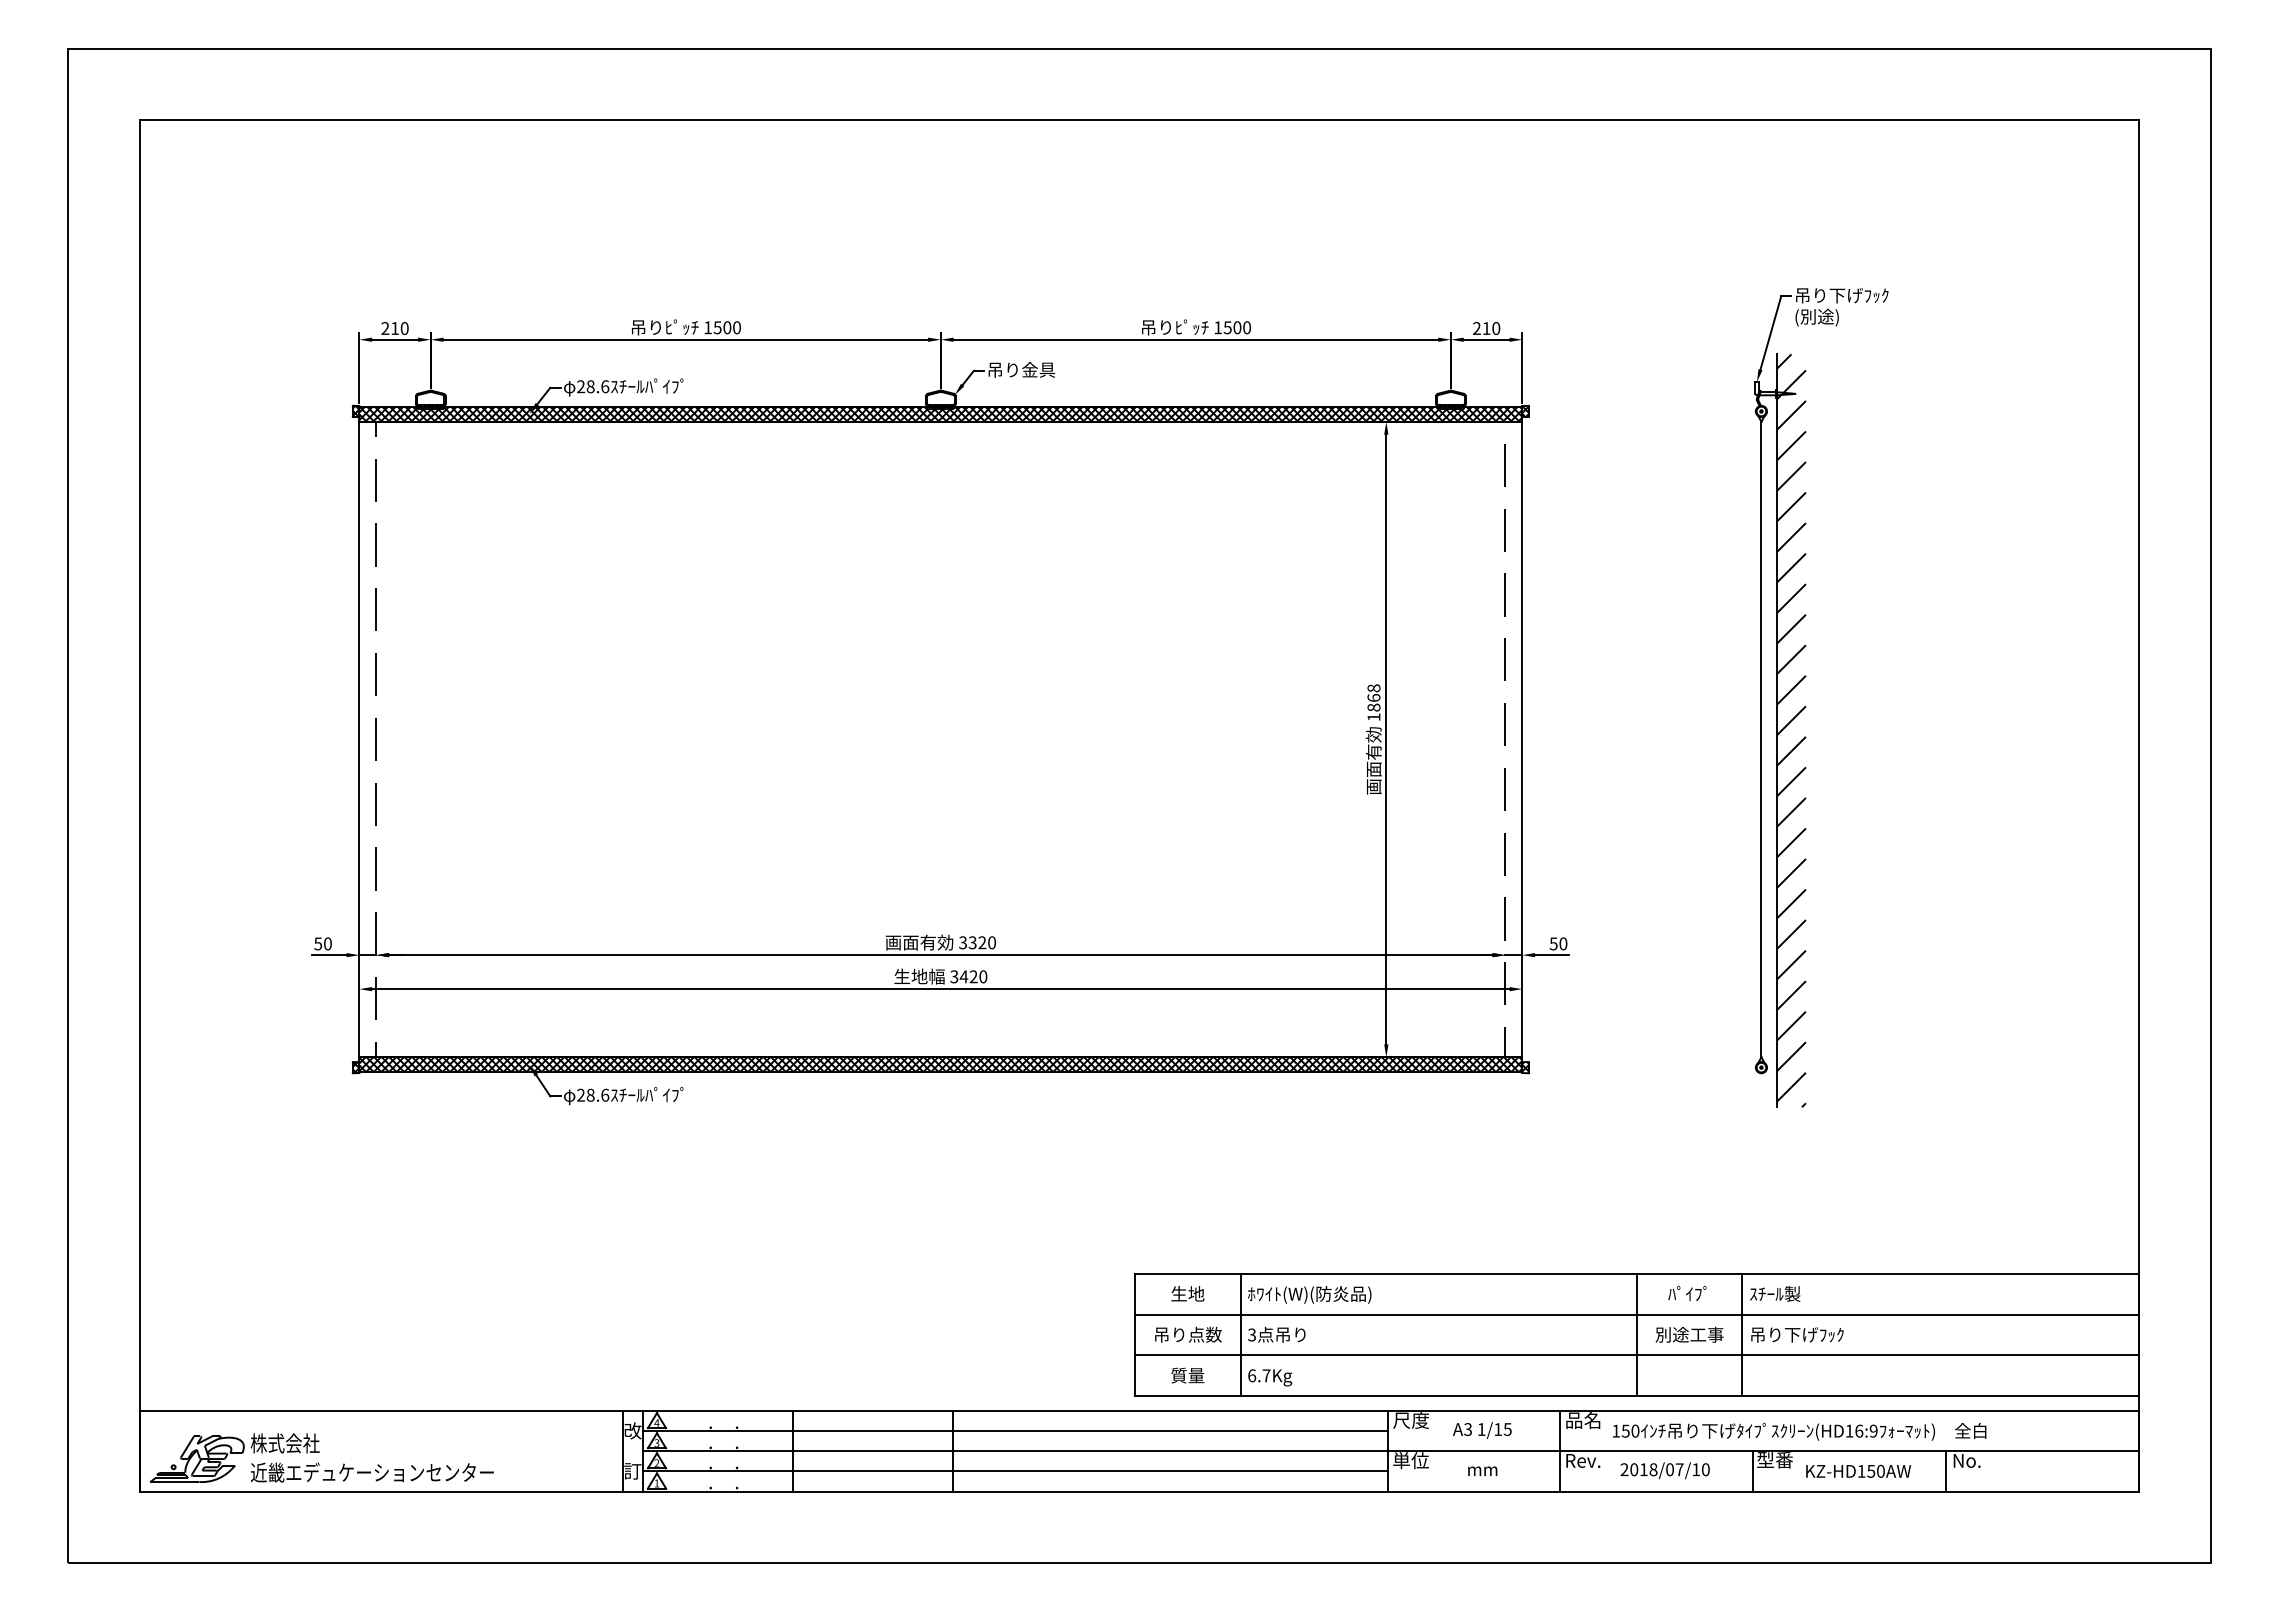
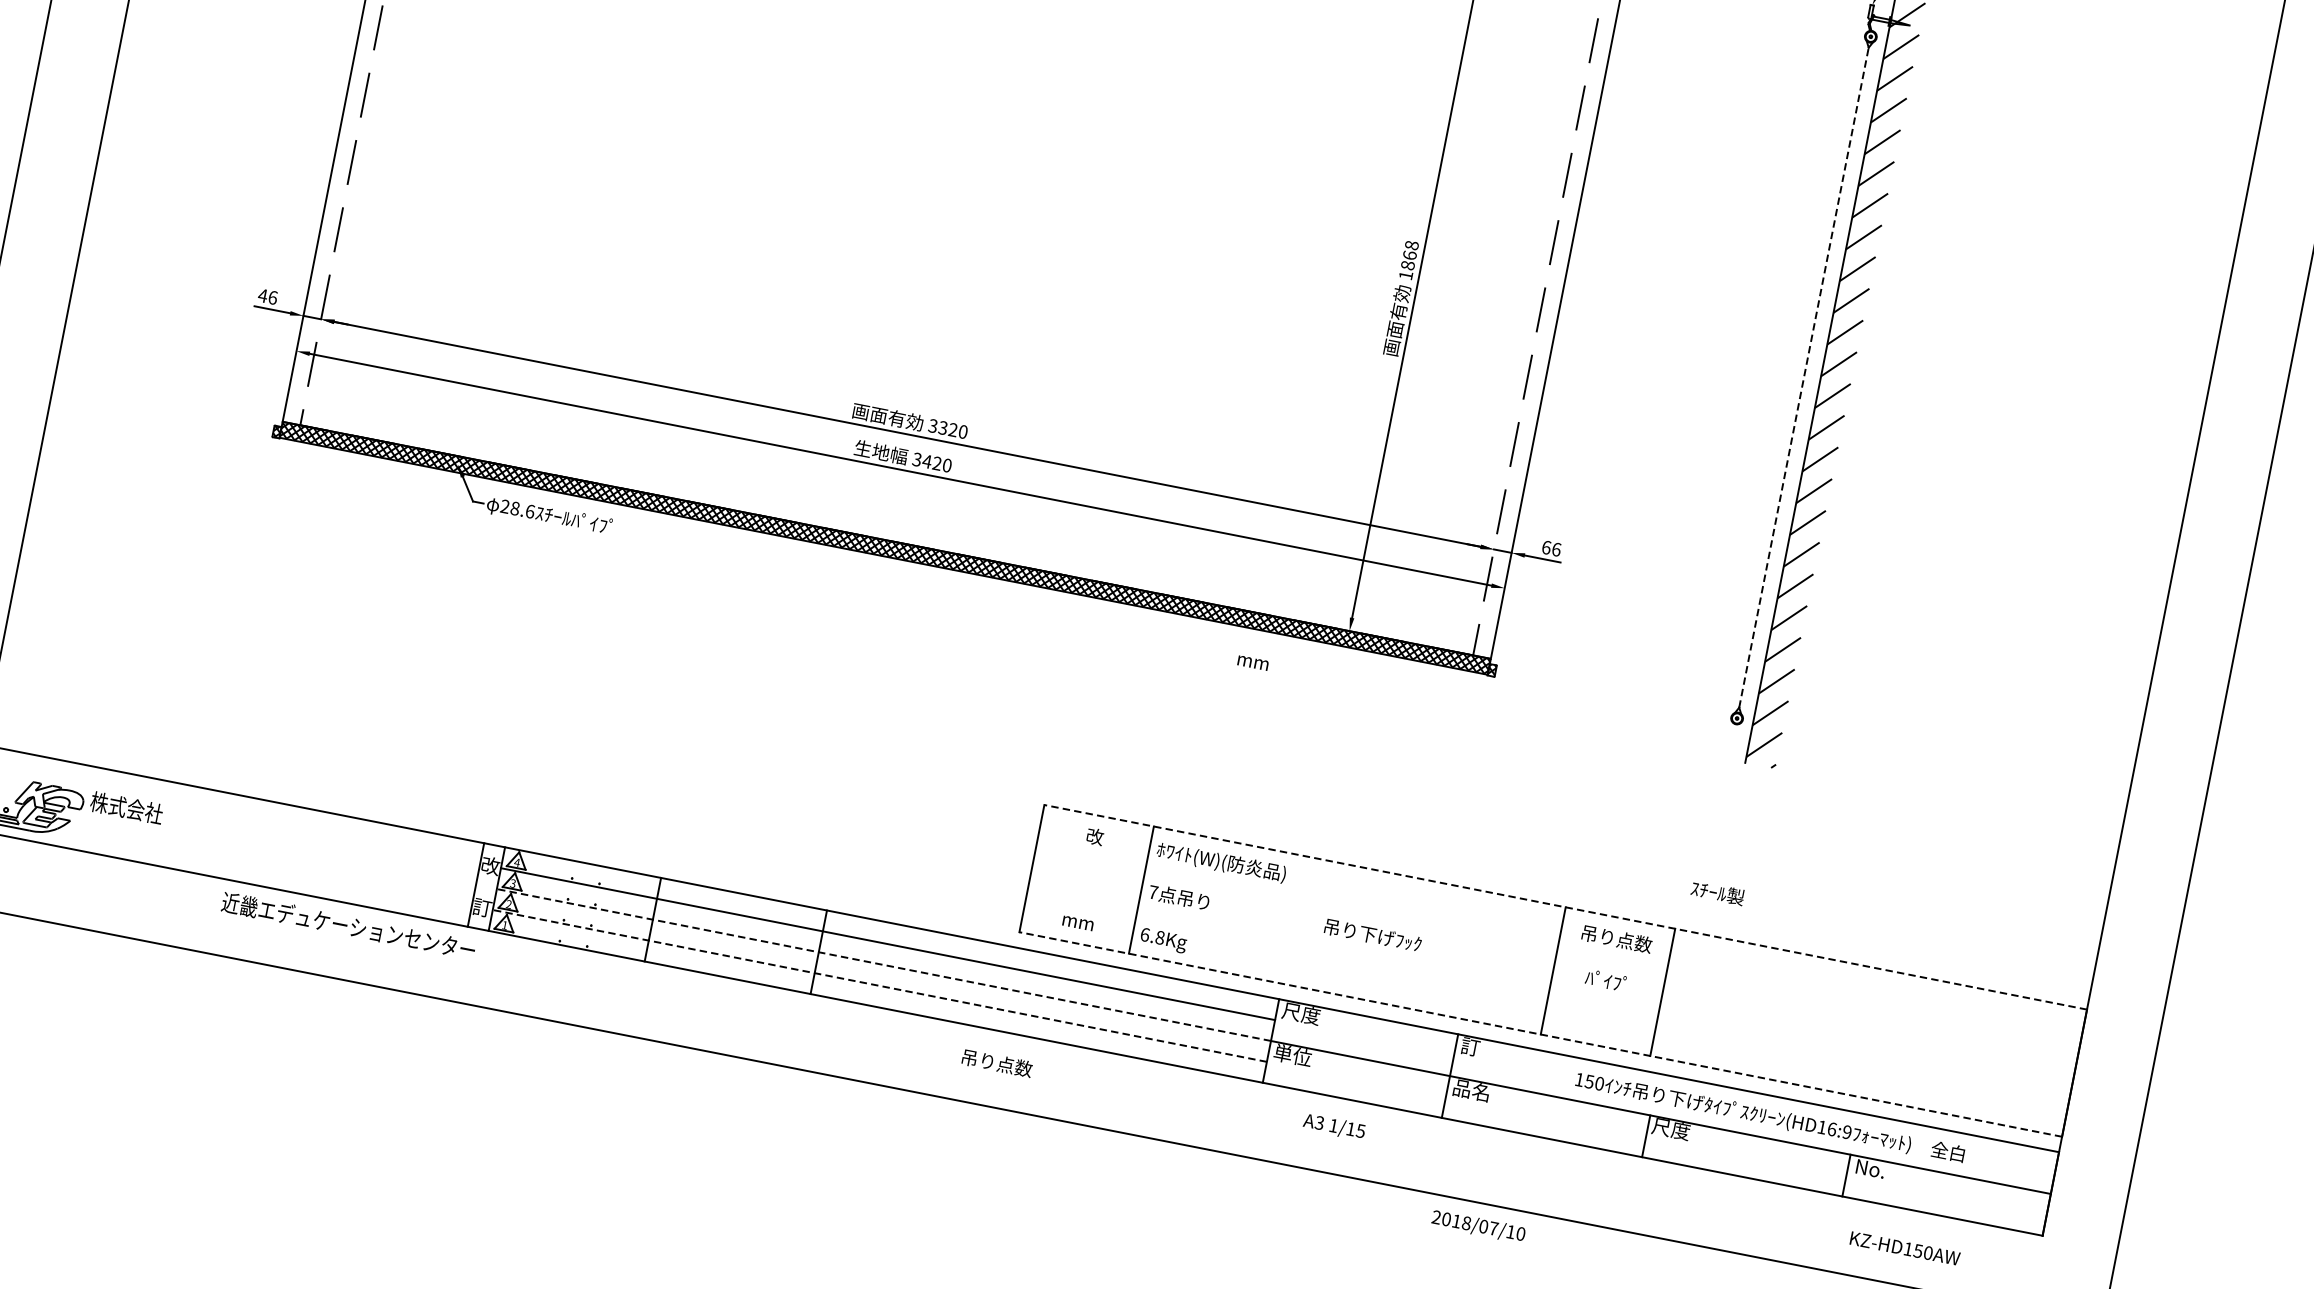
line: (1761, 739) -> (1804, 377), solid -> dashed
text: (322, 943) -> (267, 296), 50 -> 46
text: (1558, 943) -> (1551, 548), 50 -> 66
line: (1636, 1273) -> (1565, 906), solid -> dashed
text: (1187, 1293) -> (1094, 836), 生地 -> 改
text: (1690, 1293) -> (1617, 938), ﾊﾟｲﾌﾟ -> 吊り点数
text: (1775, 1293) -> (1718, 892), moved
line: (1636, 1314) -> (1556, 949), removed
text: (1188, 1334) -> (997, 1063), moved
text: (1252, 1334) -> (1153, 892), 3 -> 7
text: (1689, 1334) -> (1607, 981), 別途工事 -> ﾊﾟｲﾌﾟ
text: (1797, 1334) -> (1373, 935), moved
line: (1636, 1355) -> (1548, 992), removed
text: (1187, 1375) -> (1078, 921), 質量 -> mm
text: (1266, 1375) -> (1160, 937), 6.7Kg -> 6.8Kg
line: (1636, 1396) -> (1540, 1034), solid -> dashed
text: (1582, 1420) -> (1479, 1048), 品名 -> 訂
text: (1482, 1430) -> (1334, 1127), moved
text: (1799, 1431) -> (1770, 1117), moved
line: (1015, 1451) -> (883, 965), solid -> dashed
text: (1583, 1460) -> (1472, 1090), Rev. -> 品名
text: (1774, 1460) -> (1670, 1129), 型番 -> 尺度
text: (1664, 1470) -> (1477, 1226), moved
text: (1858, 1470) -> (1905, 1247), moved
line: (1015, 1471) -> (879, 986), solid -> dashed
text: (1482, 1471) -> (1252, 663), moved
text: (372, 1472) -> (348, 926), moved

